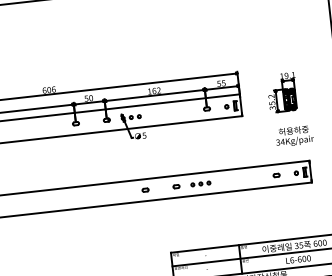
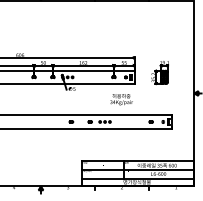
text: (294, 136) -> (121, 99), moved

